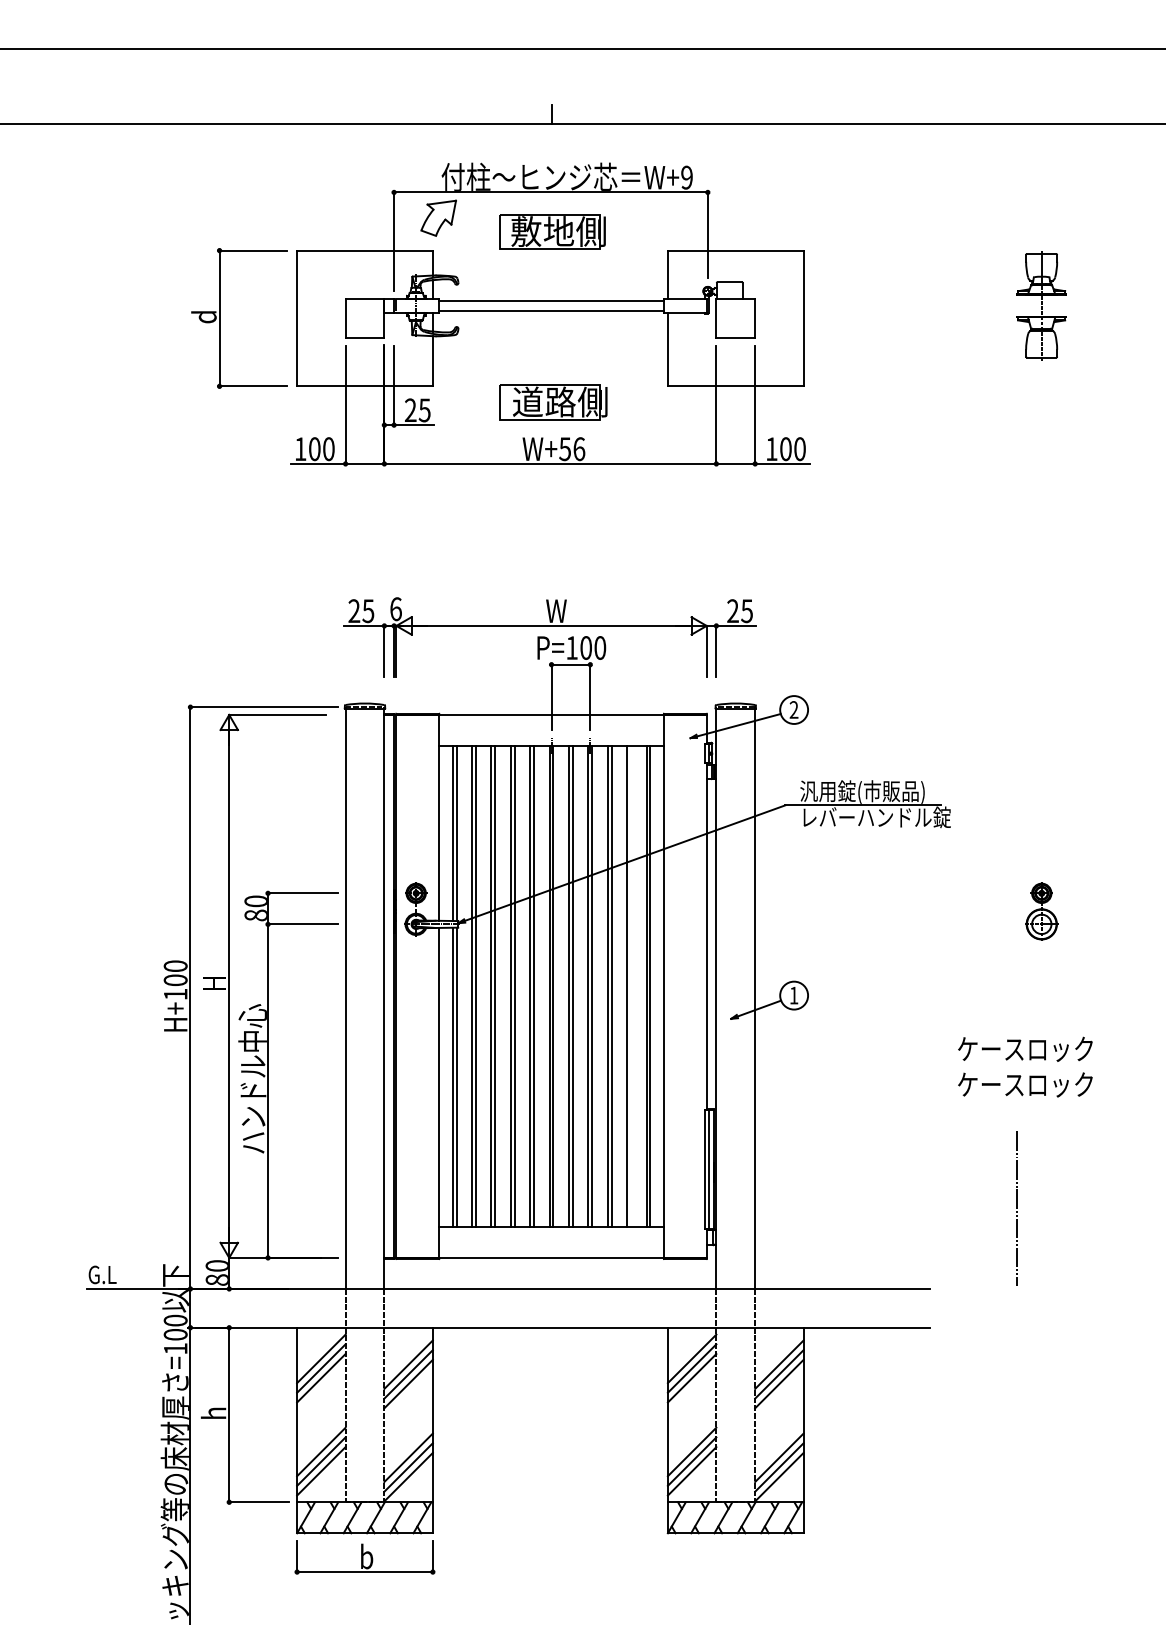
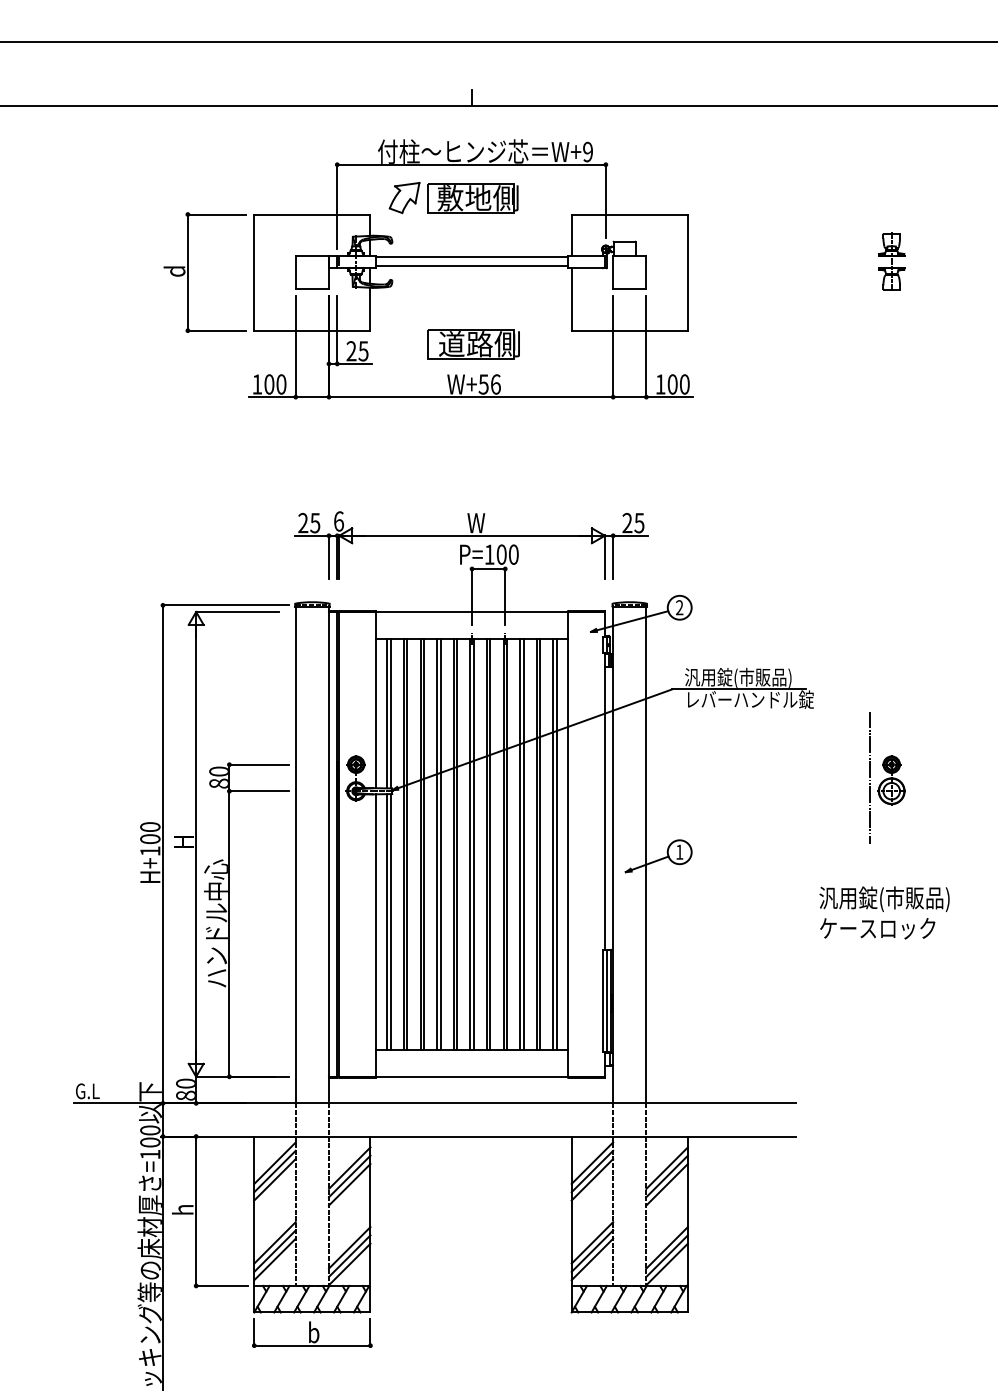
part: (438, 217) -> (404, 197), moved
part: (1041, 305) -> (891, 261), size x0.62
line: (631, 985) -> (540, 843), added
text: (1033, 1050) -> (884, 899), ケースロック -> 汎用錠(市販品)
line: (1016, 1208) -> (870, 777), moved

